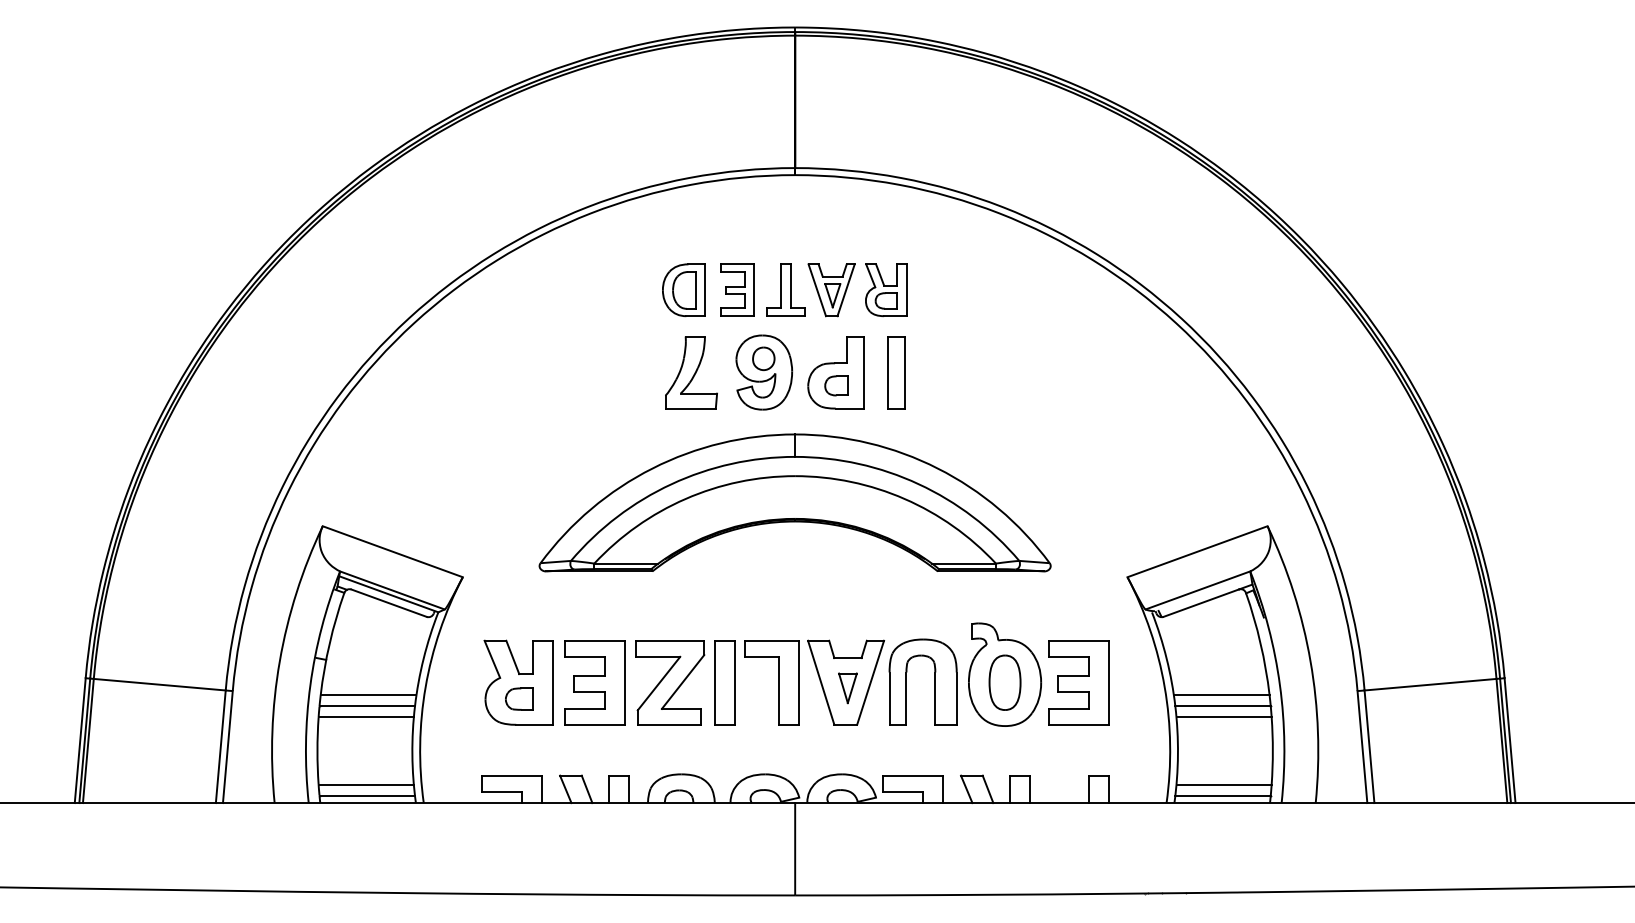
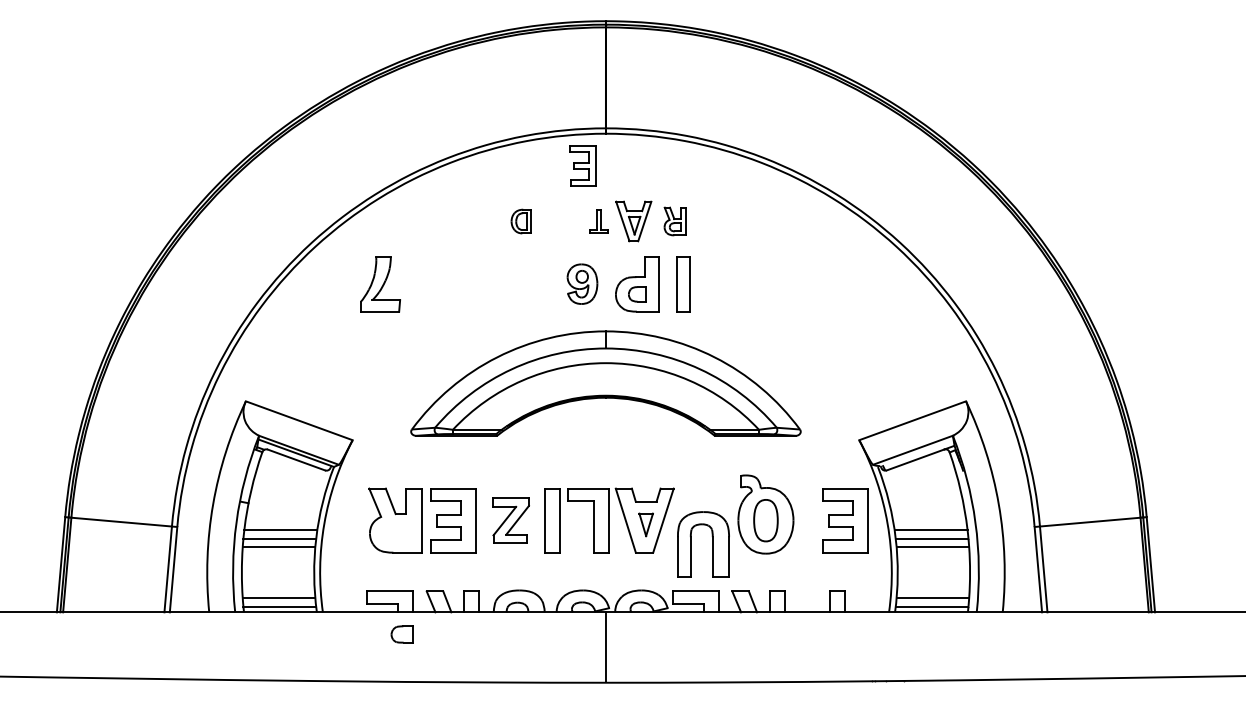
part: (737, 289) -> (583, 165), moved
part: (785, 289) -> (598, 220), size x0.6
part: (683, 290) -> (520, 221), size x0.6
part: (886, 290) -> (675, 221), size x0.7
part: (691, 372) -> (380, 284), moved
part: (764, 372) -> (582, 284), size x0.7
part: (934, 681) -> (712, 544), moved
part: (670, 682) -> (510, 520), size x0.7
part: (1078, 682) -> (844, 520), moved
part: (519, 698) -> (401, 634), moved

